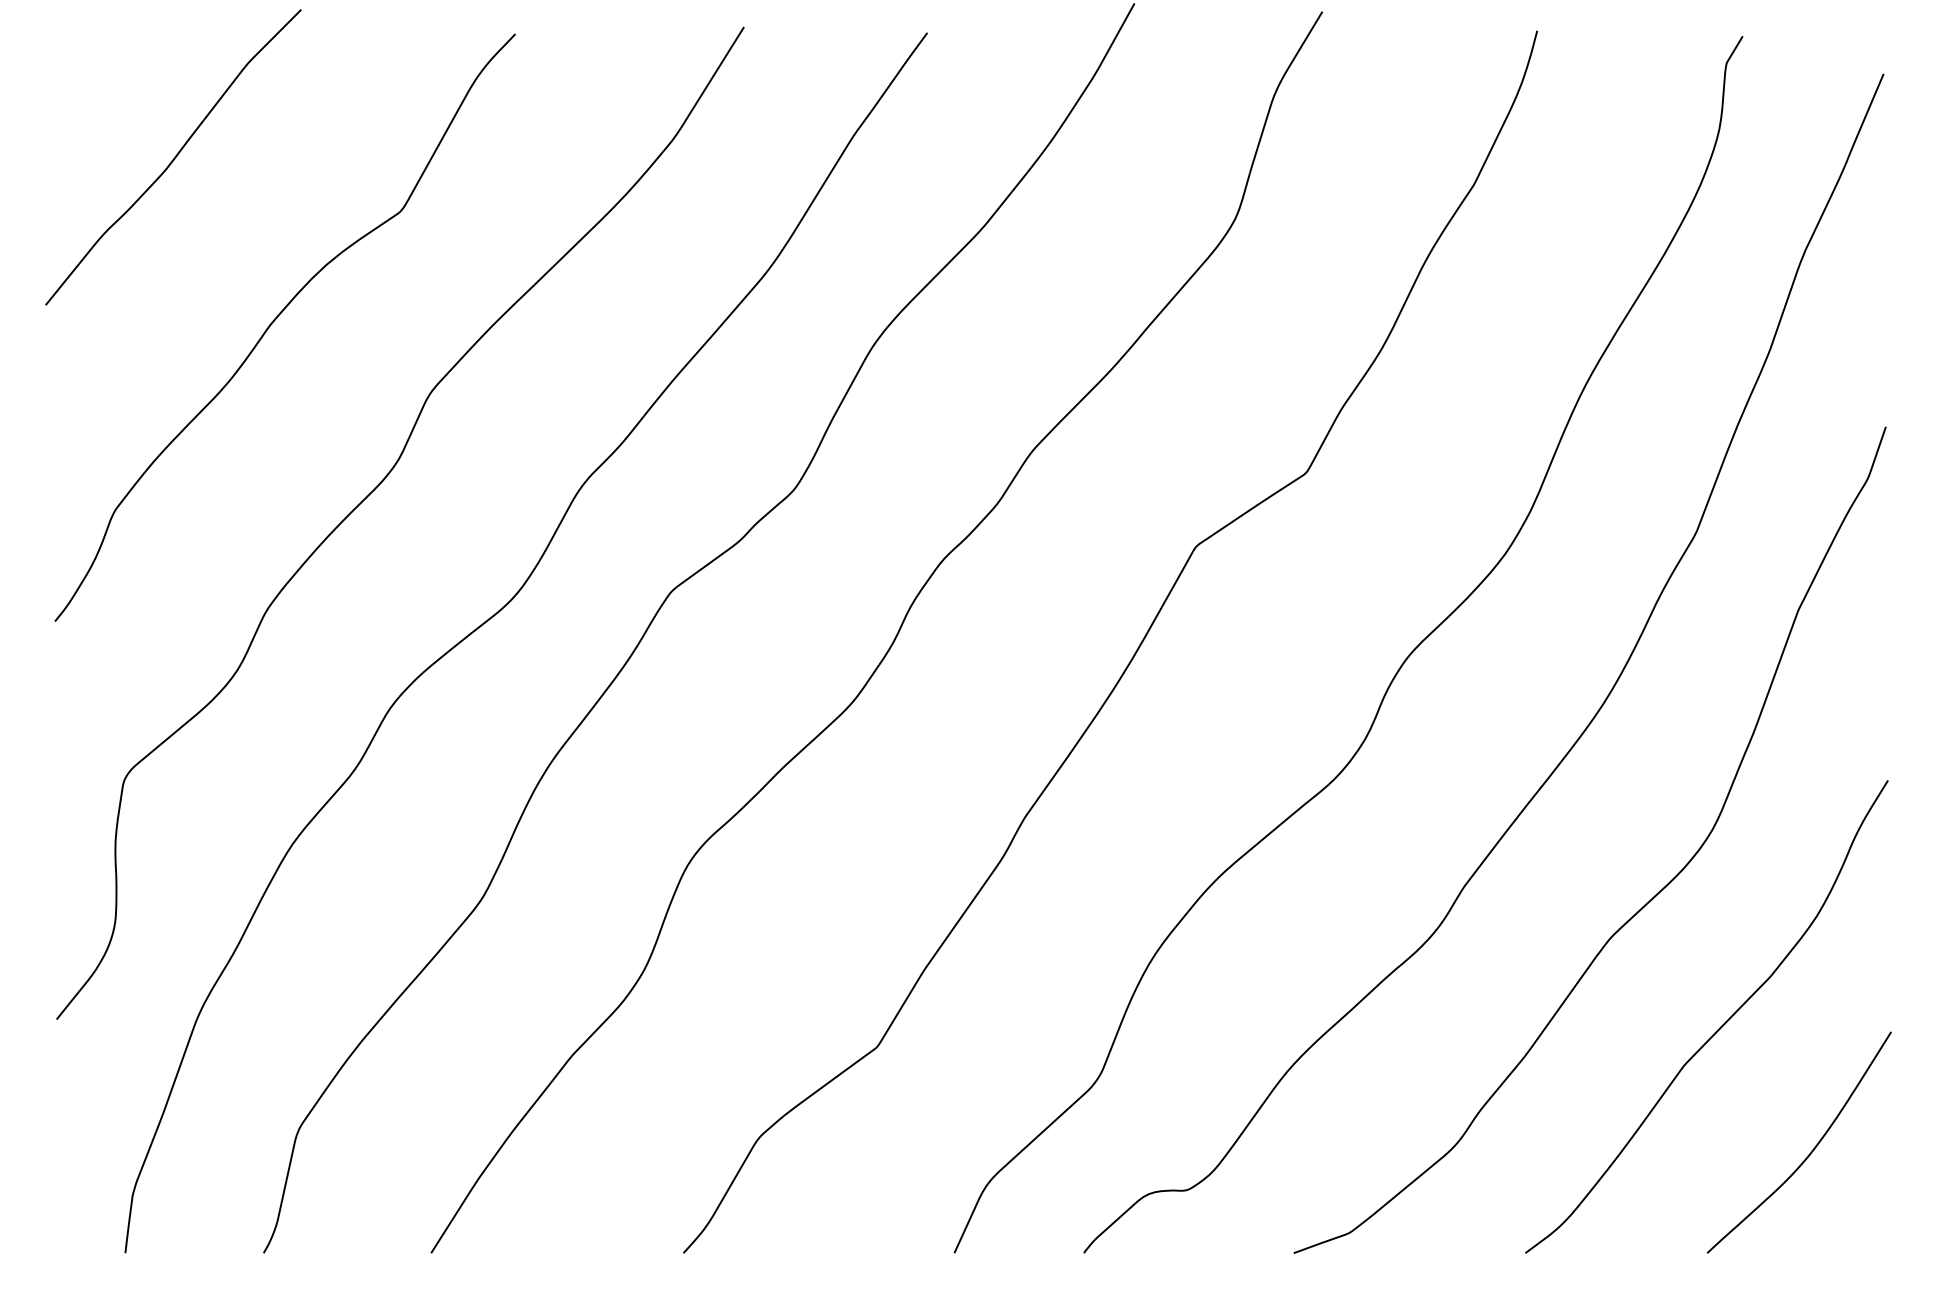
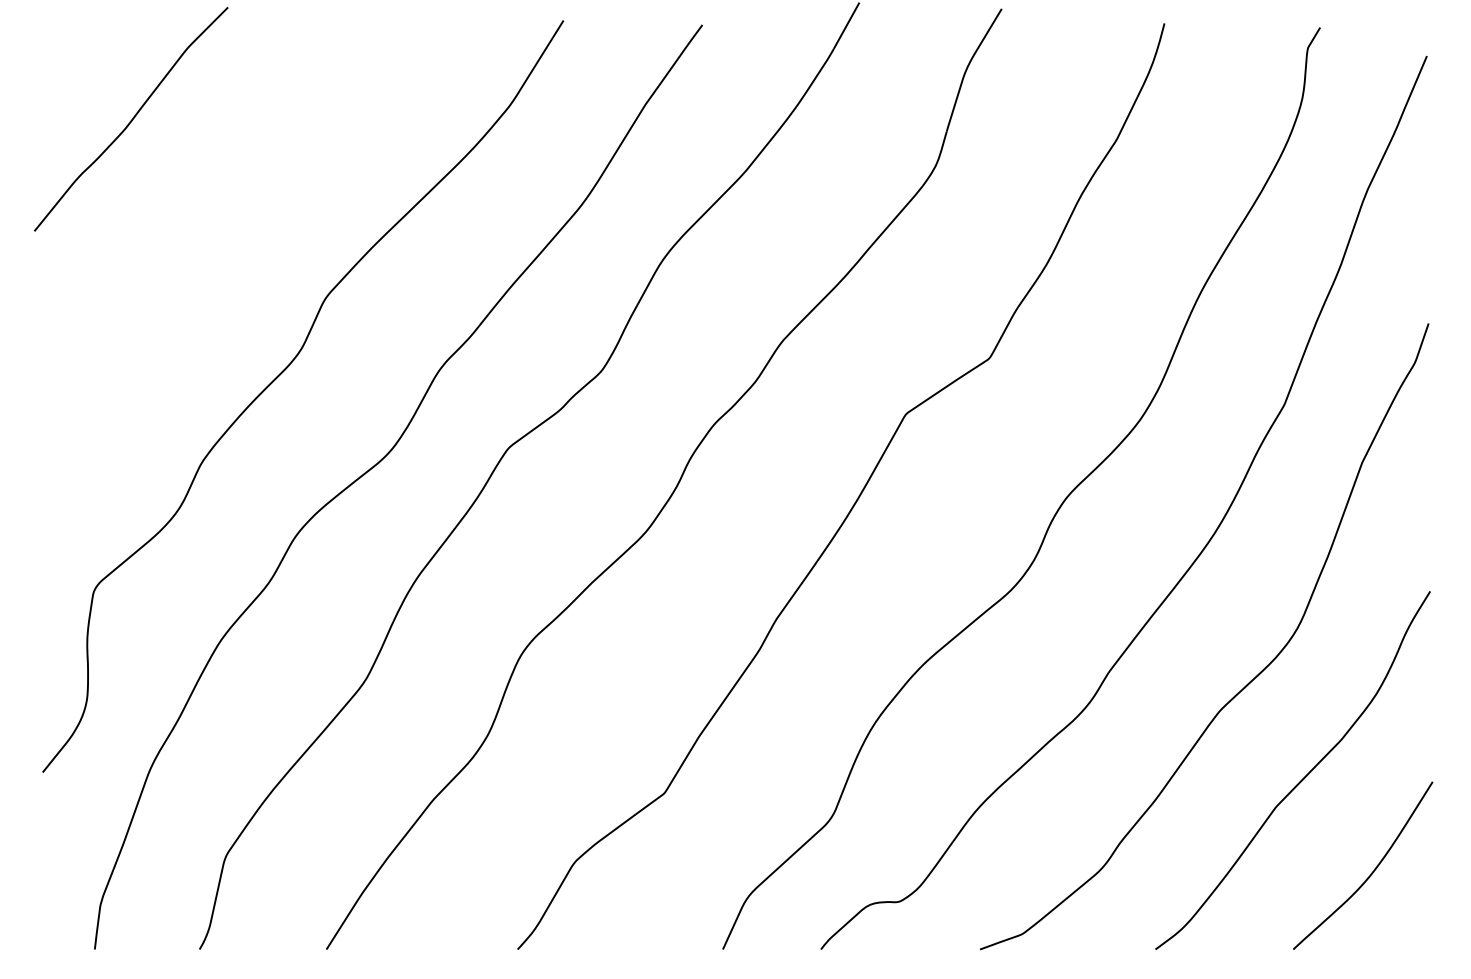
curve: (276, 319) -> (209, 242), removed

